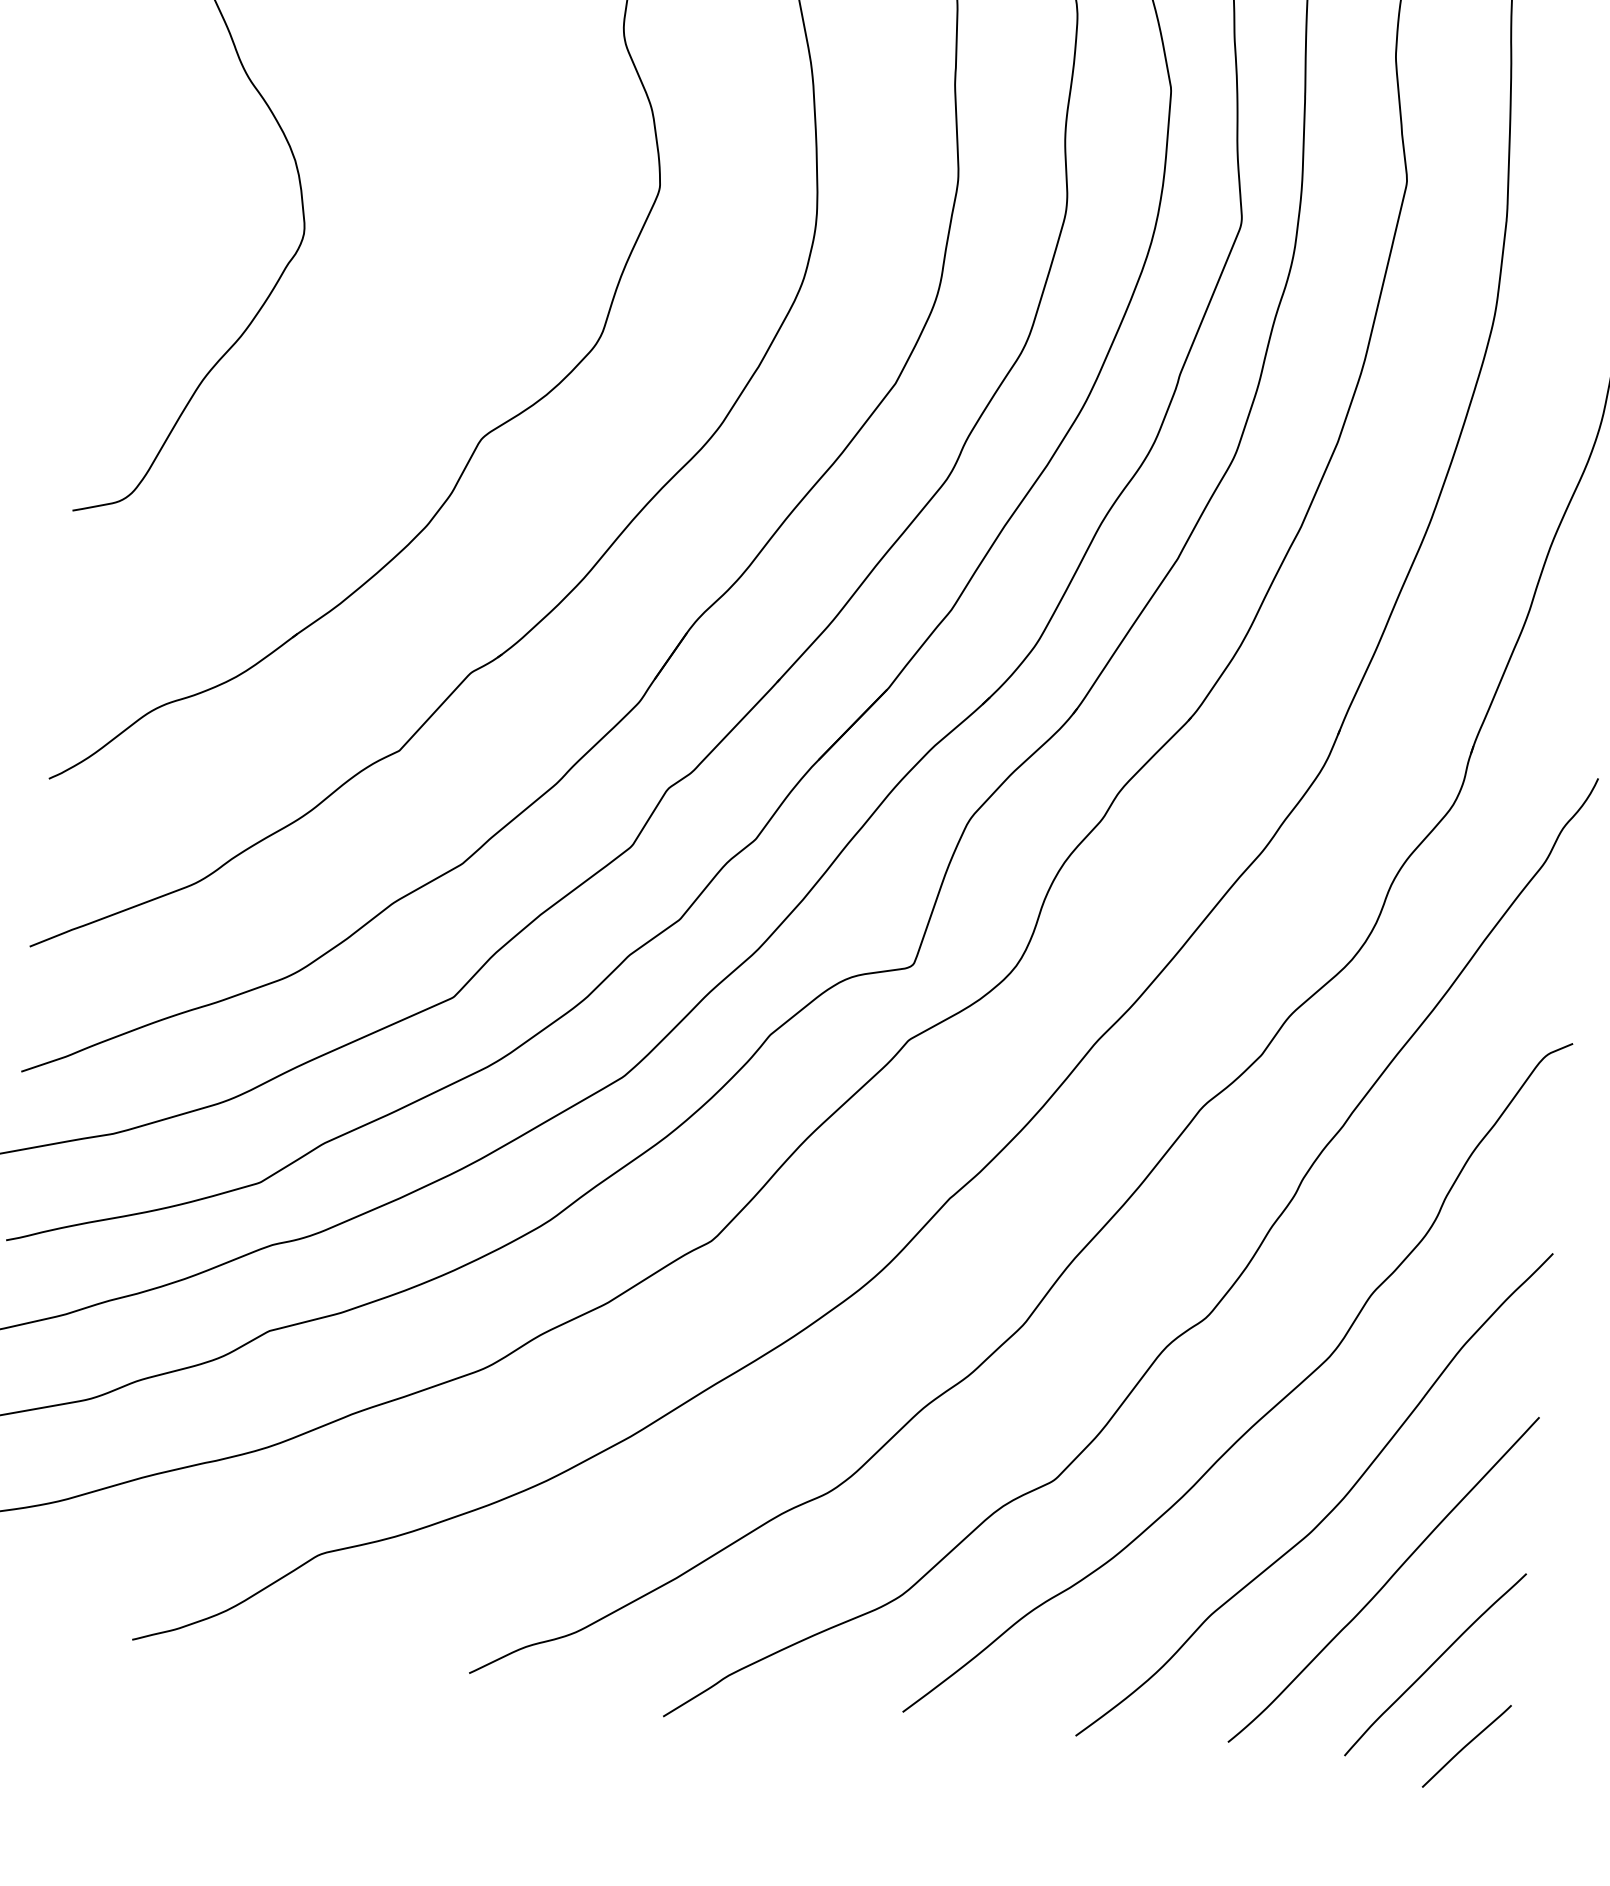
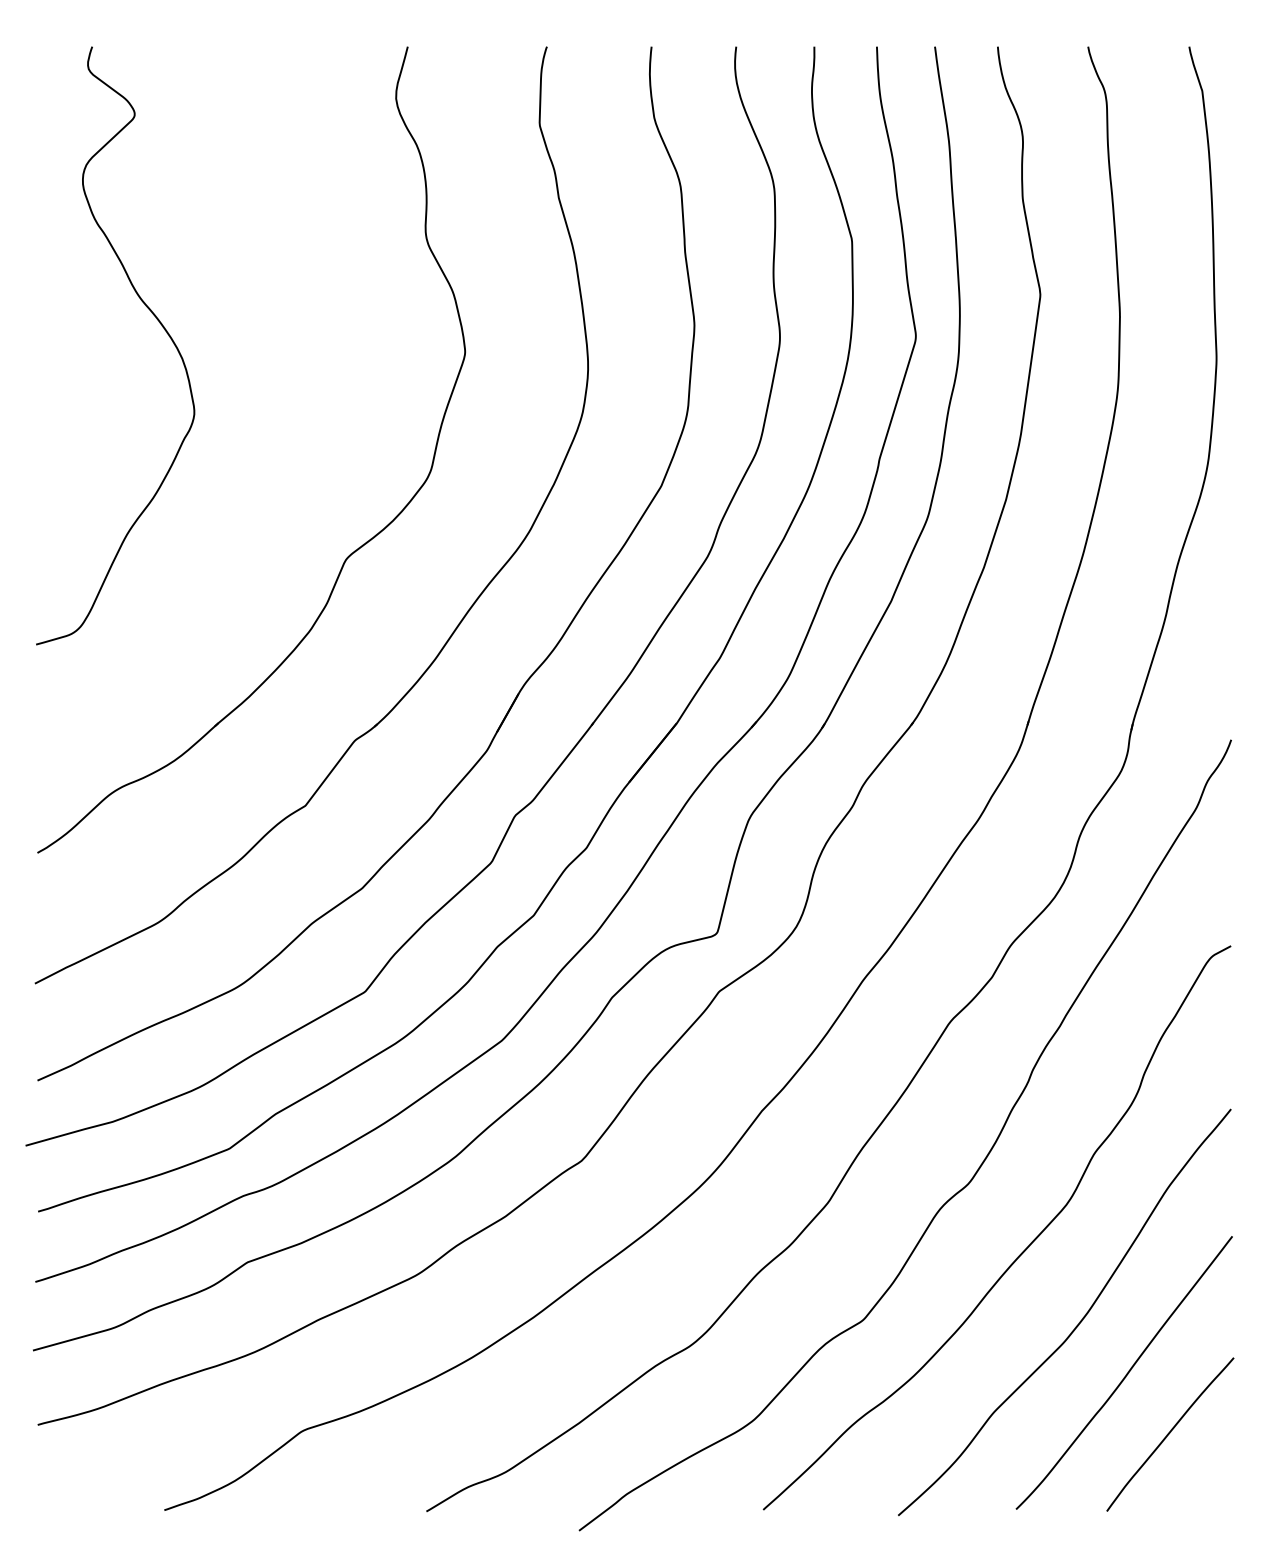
curve: (1466, 1746) -> (1200, 1495), removed

